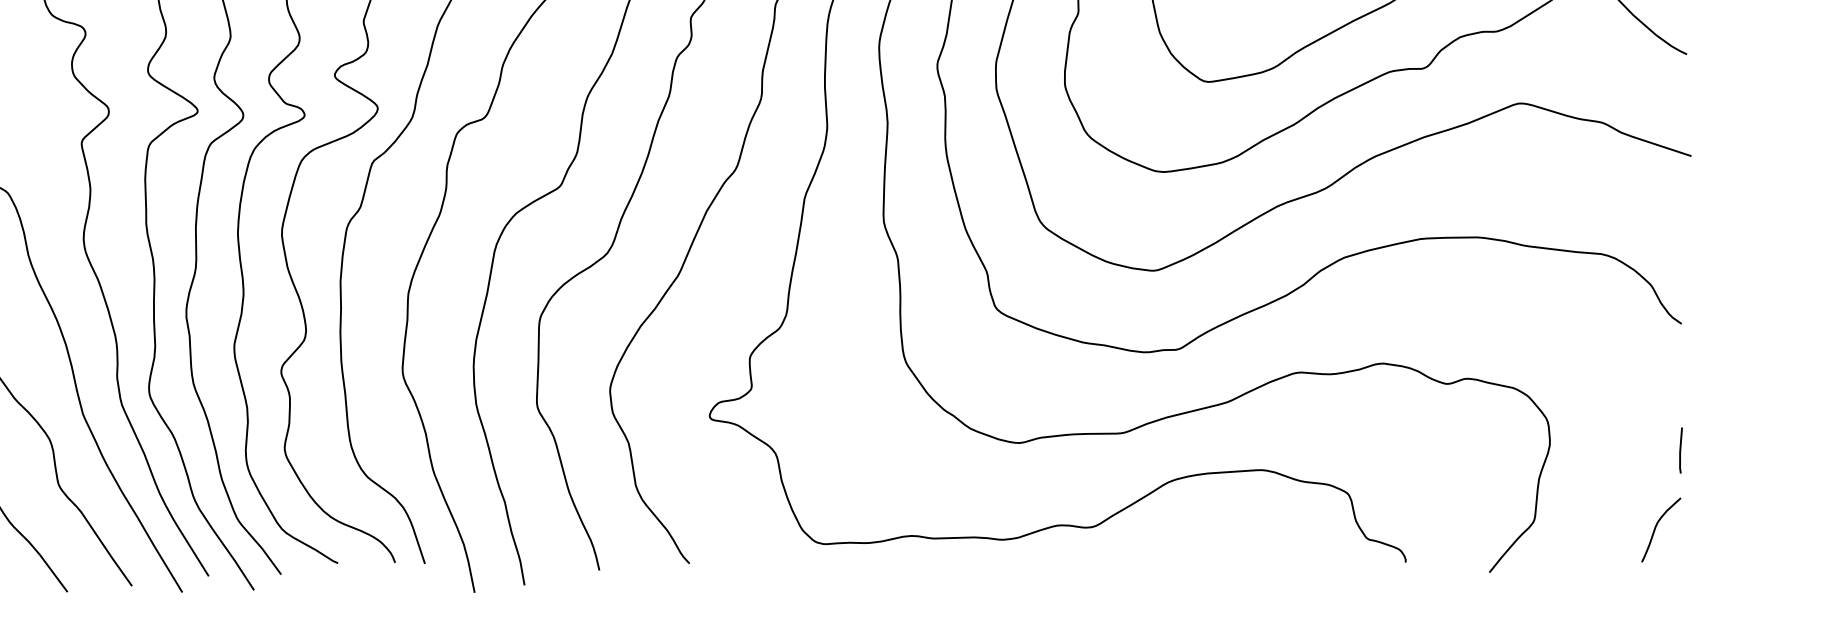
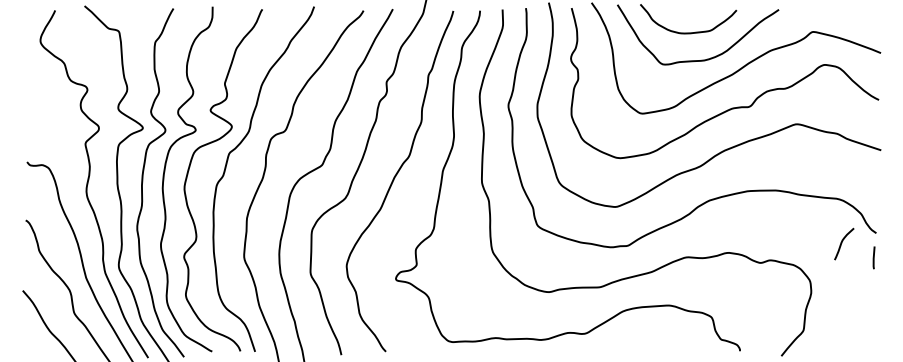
line: (1679, 449) -> (873, 257), moved
curve: (1657, 528) -> (842, 243), moved

